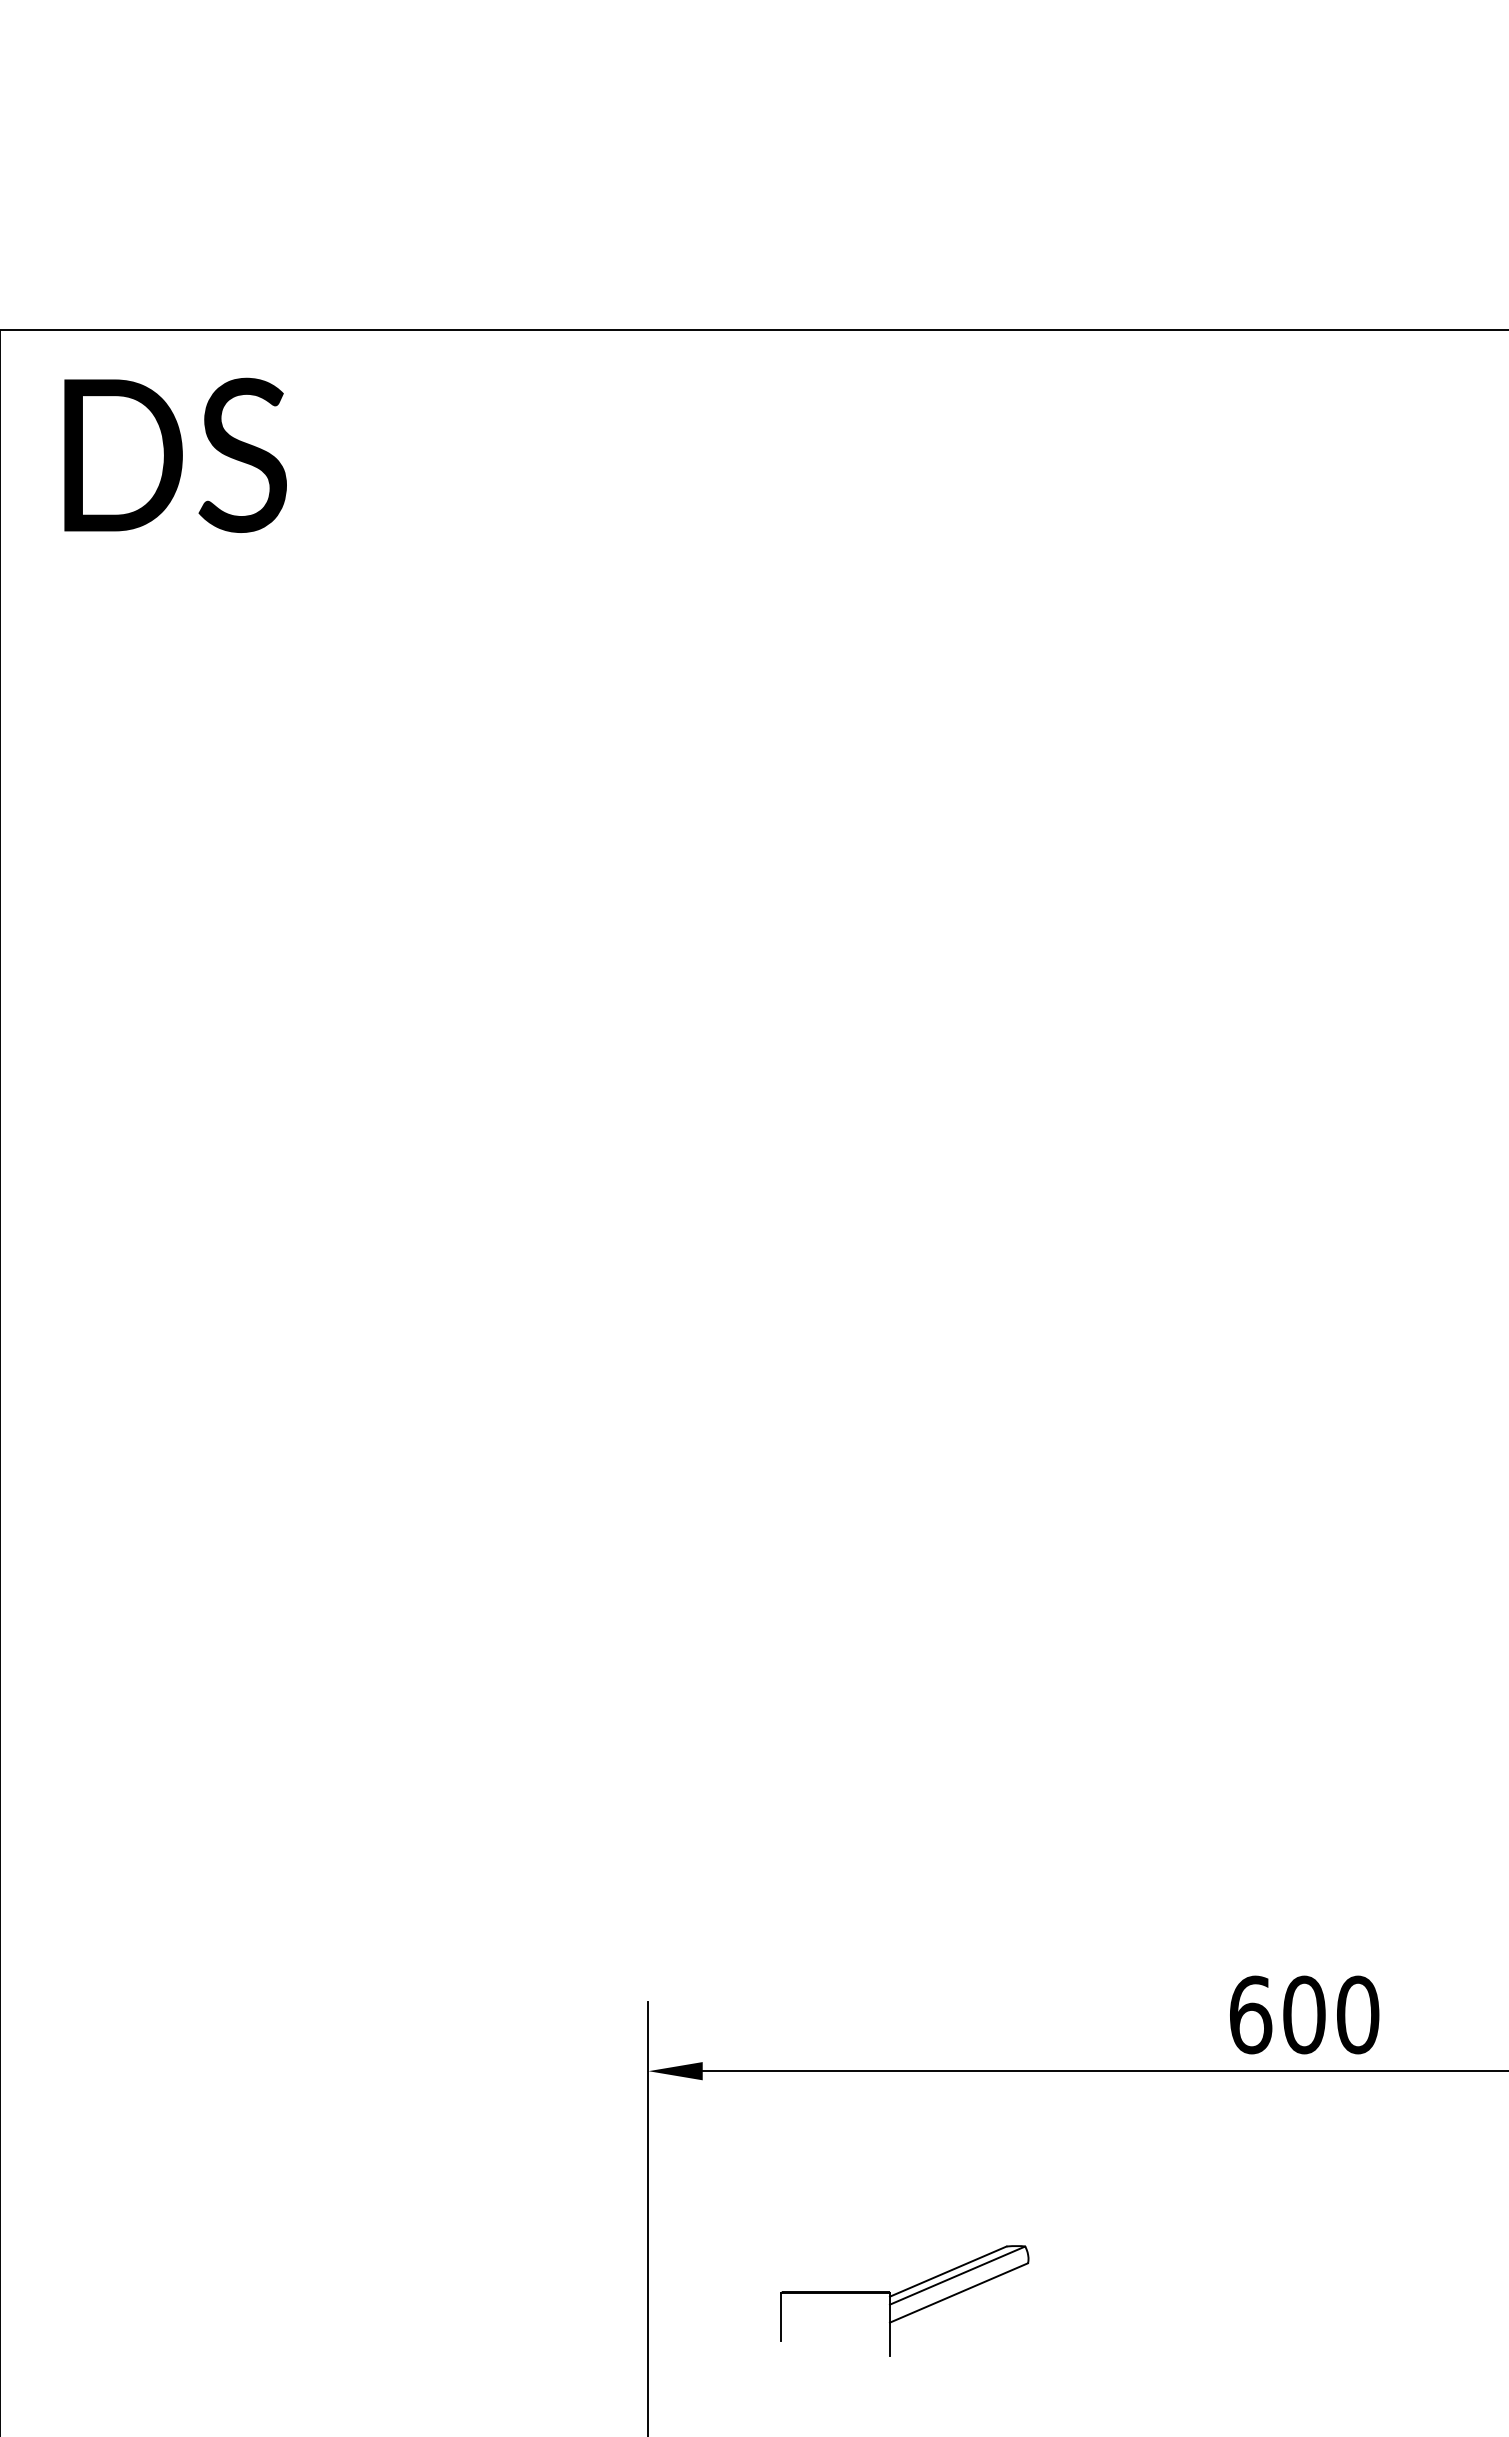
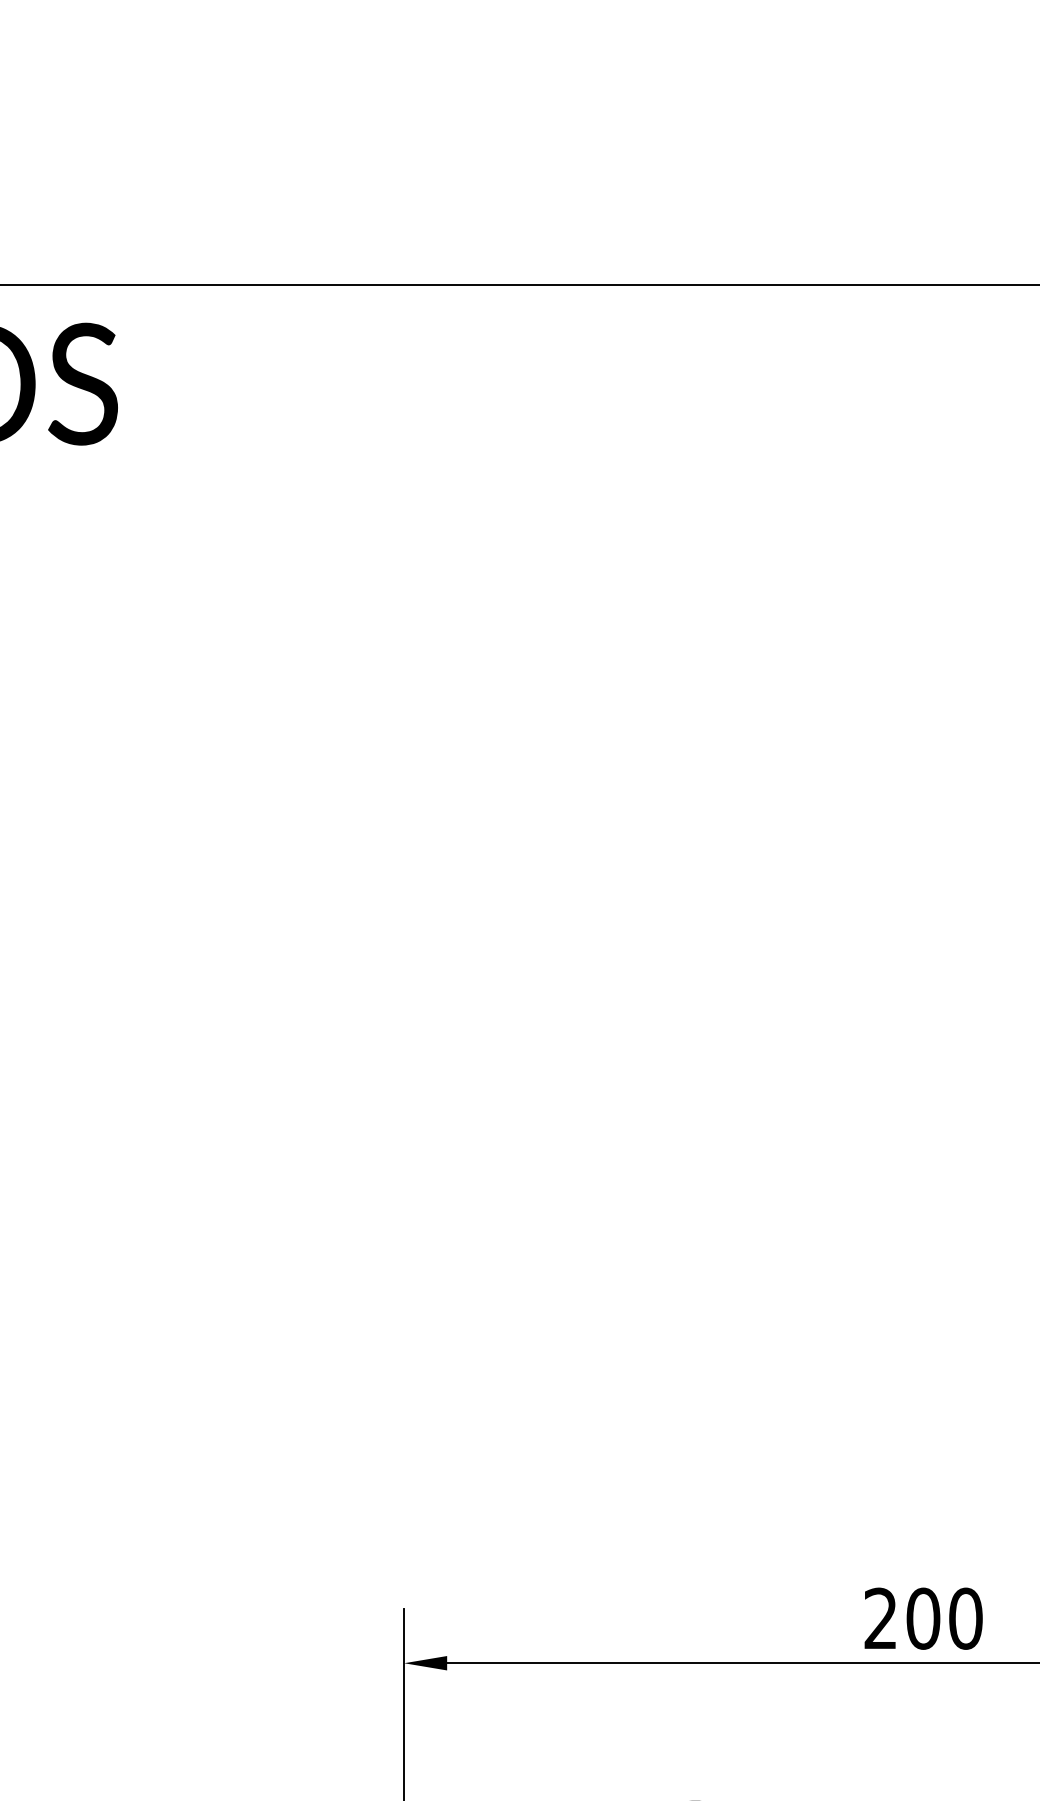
text: (1251, 2014) -> (881, 1618), 600 -> 200

